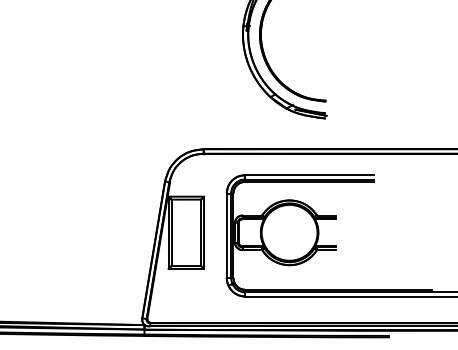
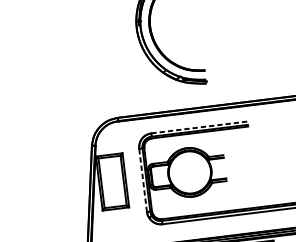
line: (309, 175) -> (199, 127), solid -> dashed
line: (226, 235) -> (142, 180), solid -> dashed

